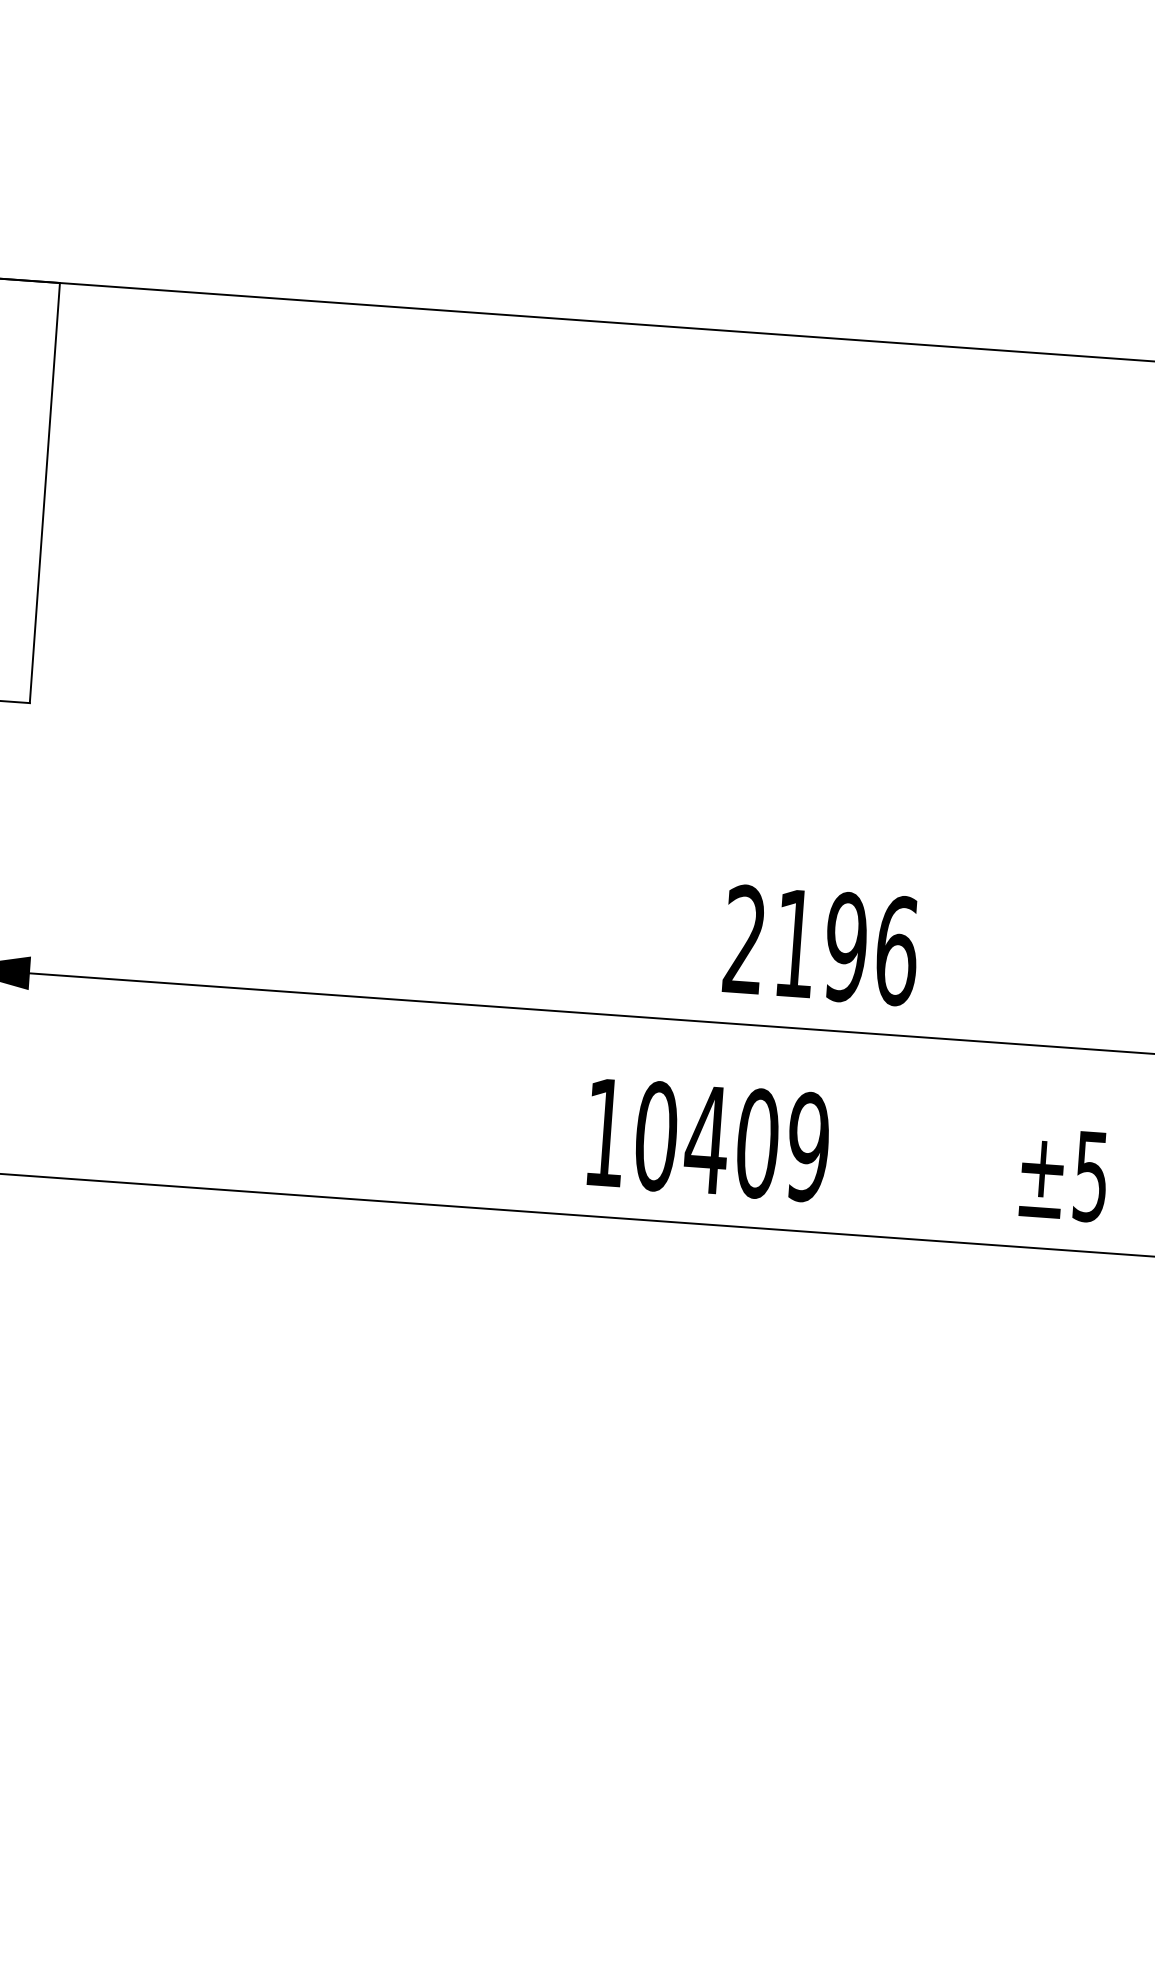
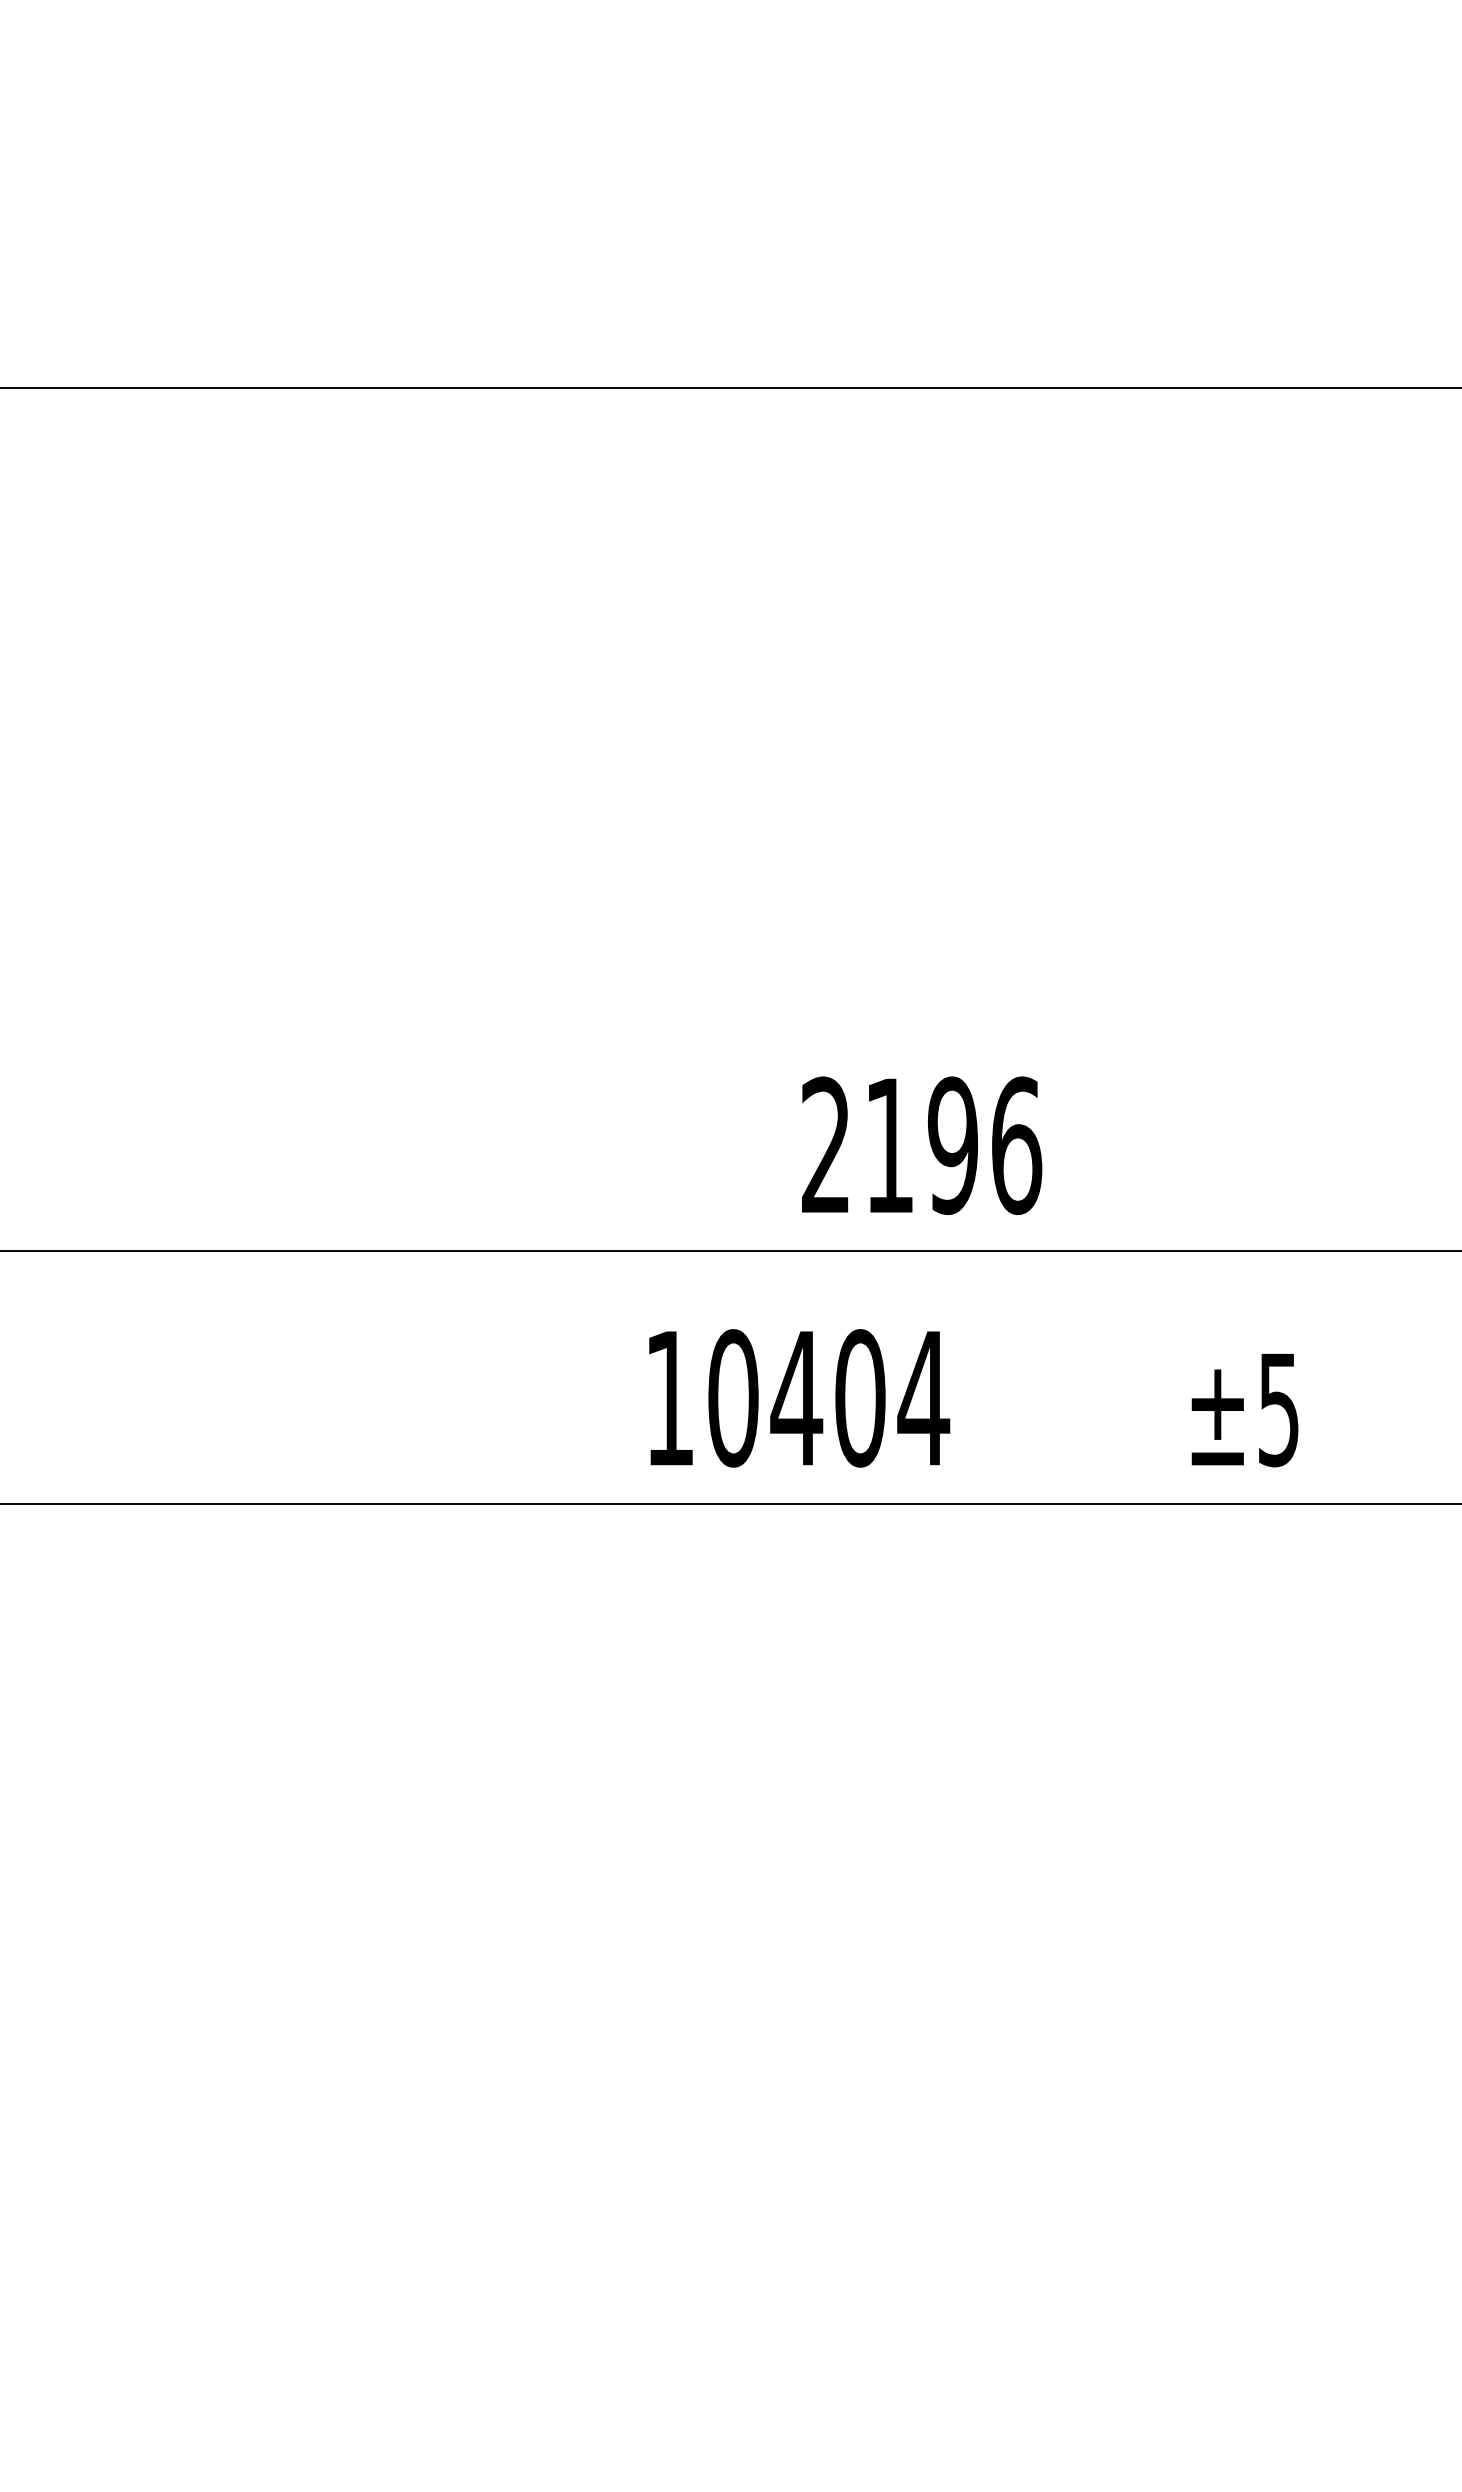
text: (808, 1147) -> (923, 1398), 10409 -> 10404

